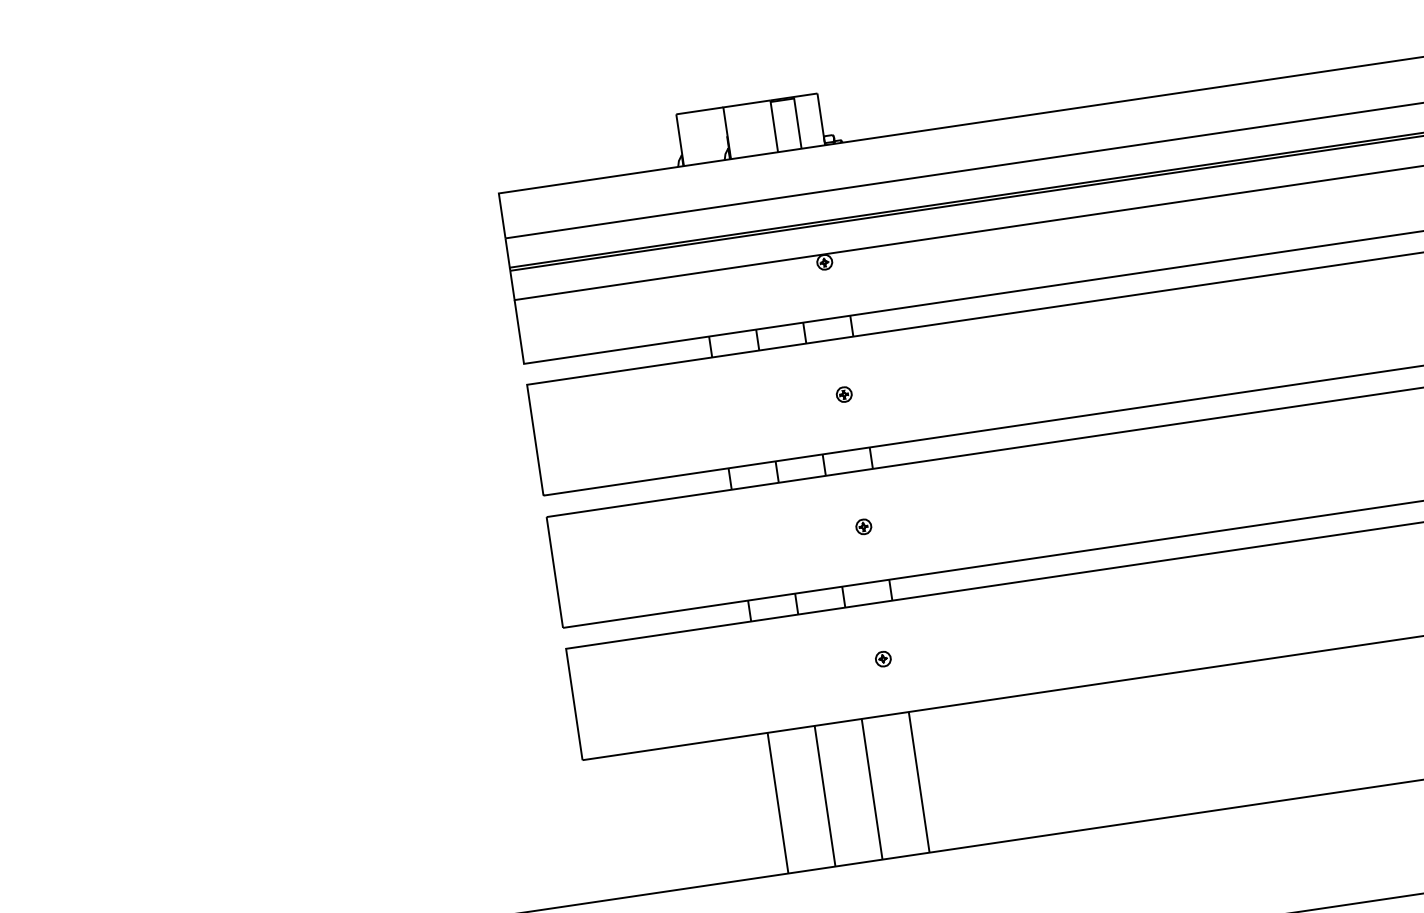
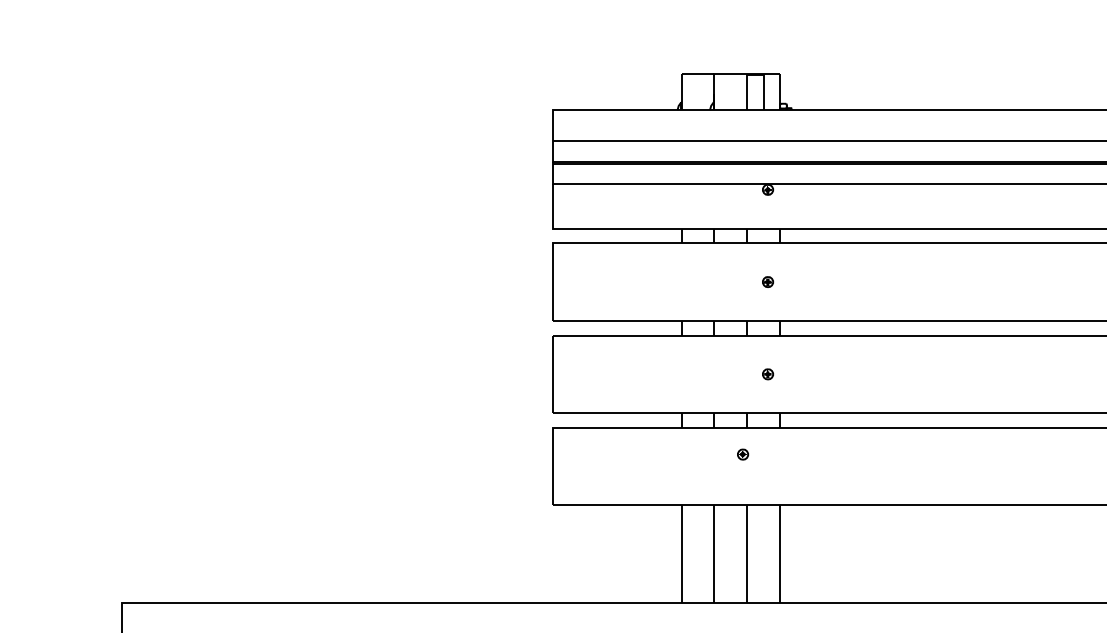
part: (882, 659) -> (742, 454), moved

